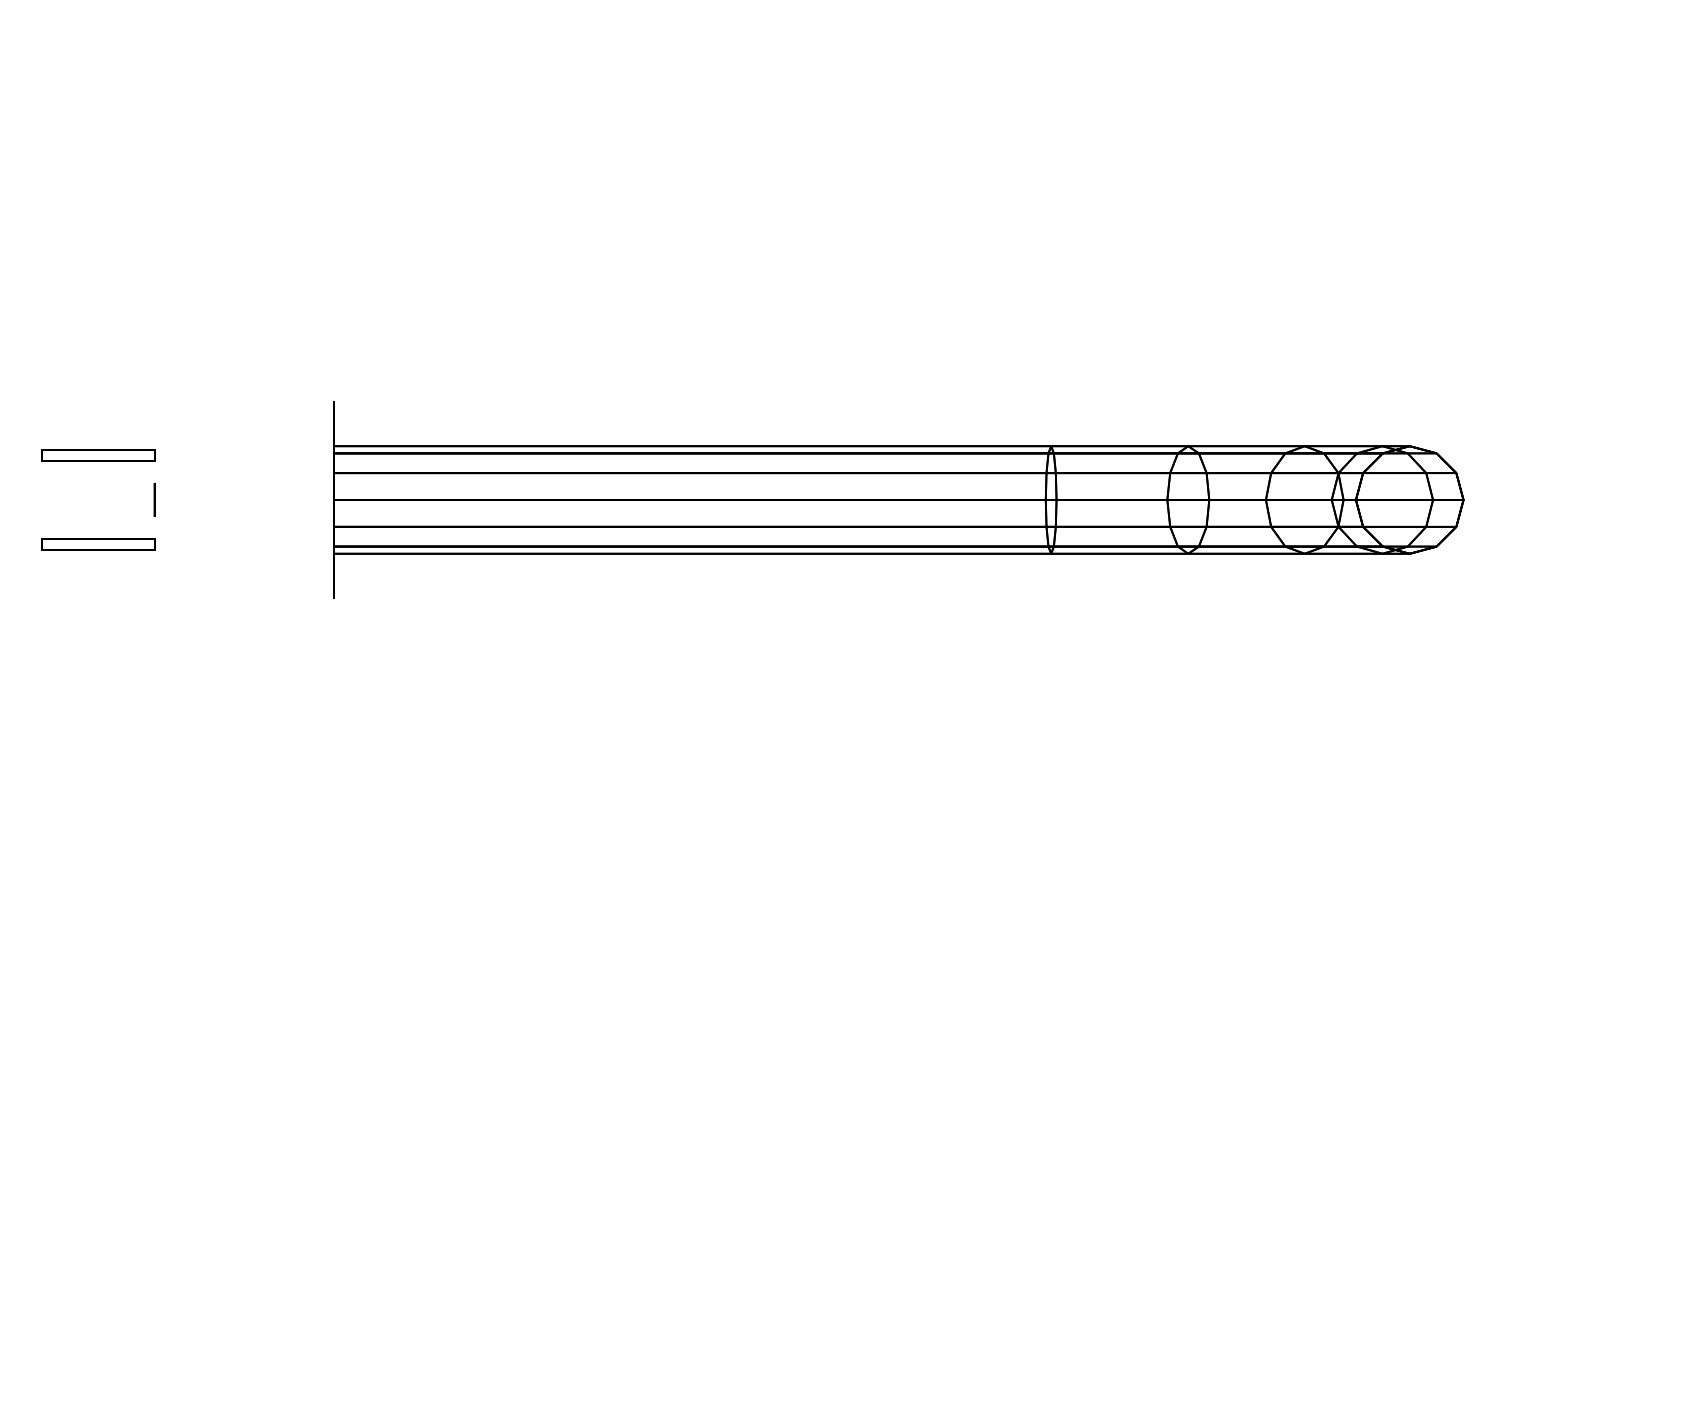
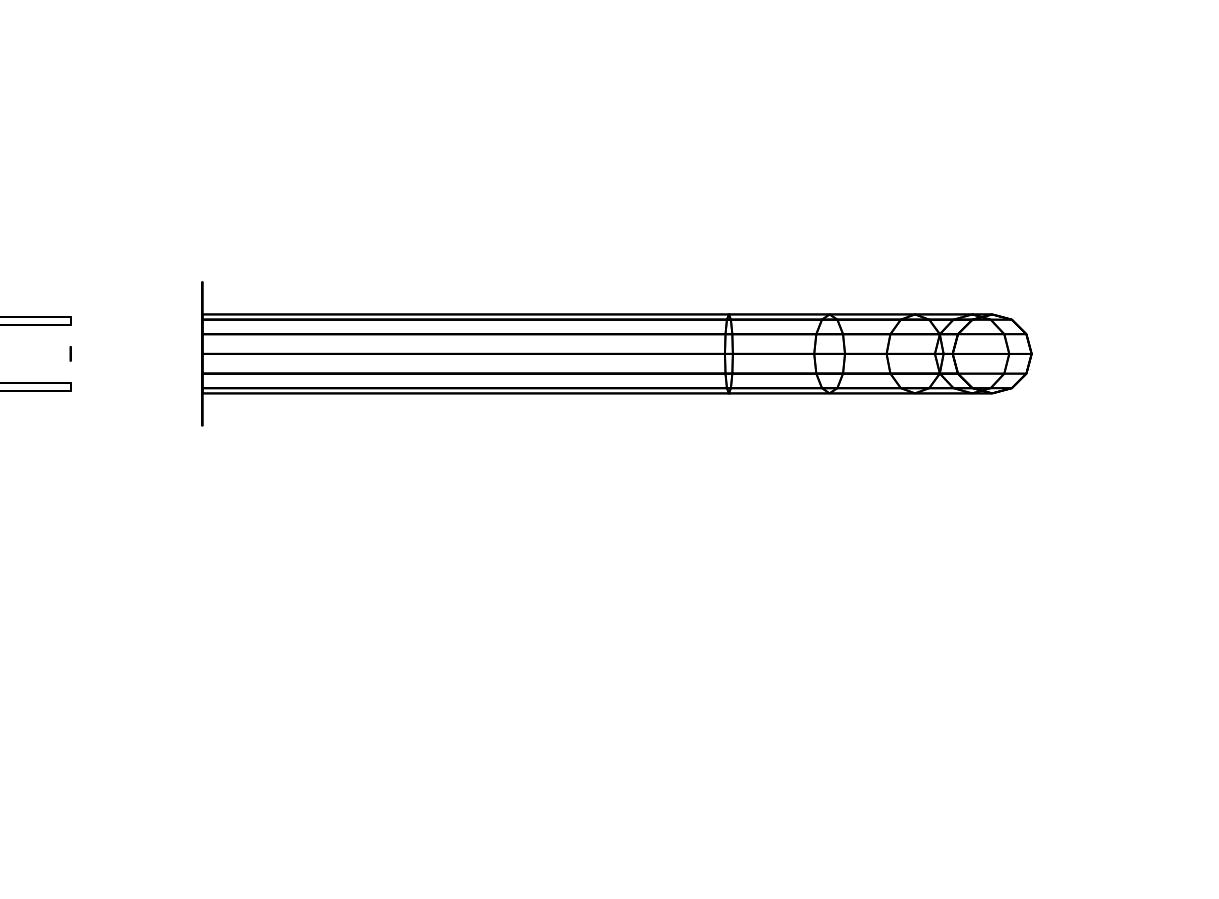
circle: (154, 499) -> (70, 353), size x0.6

